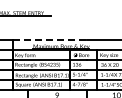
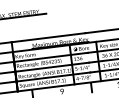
line: (50, 40) -> (48, 37), dashed -> solid

